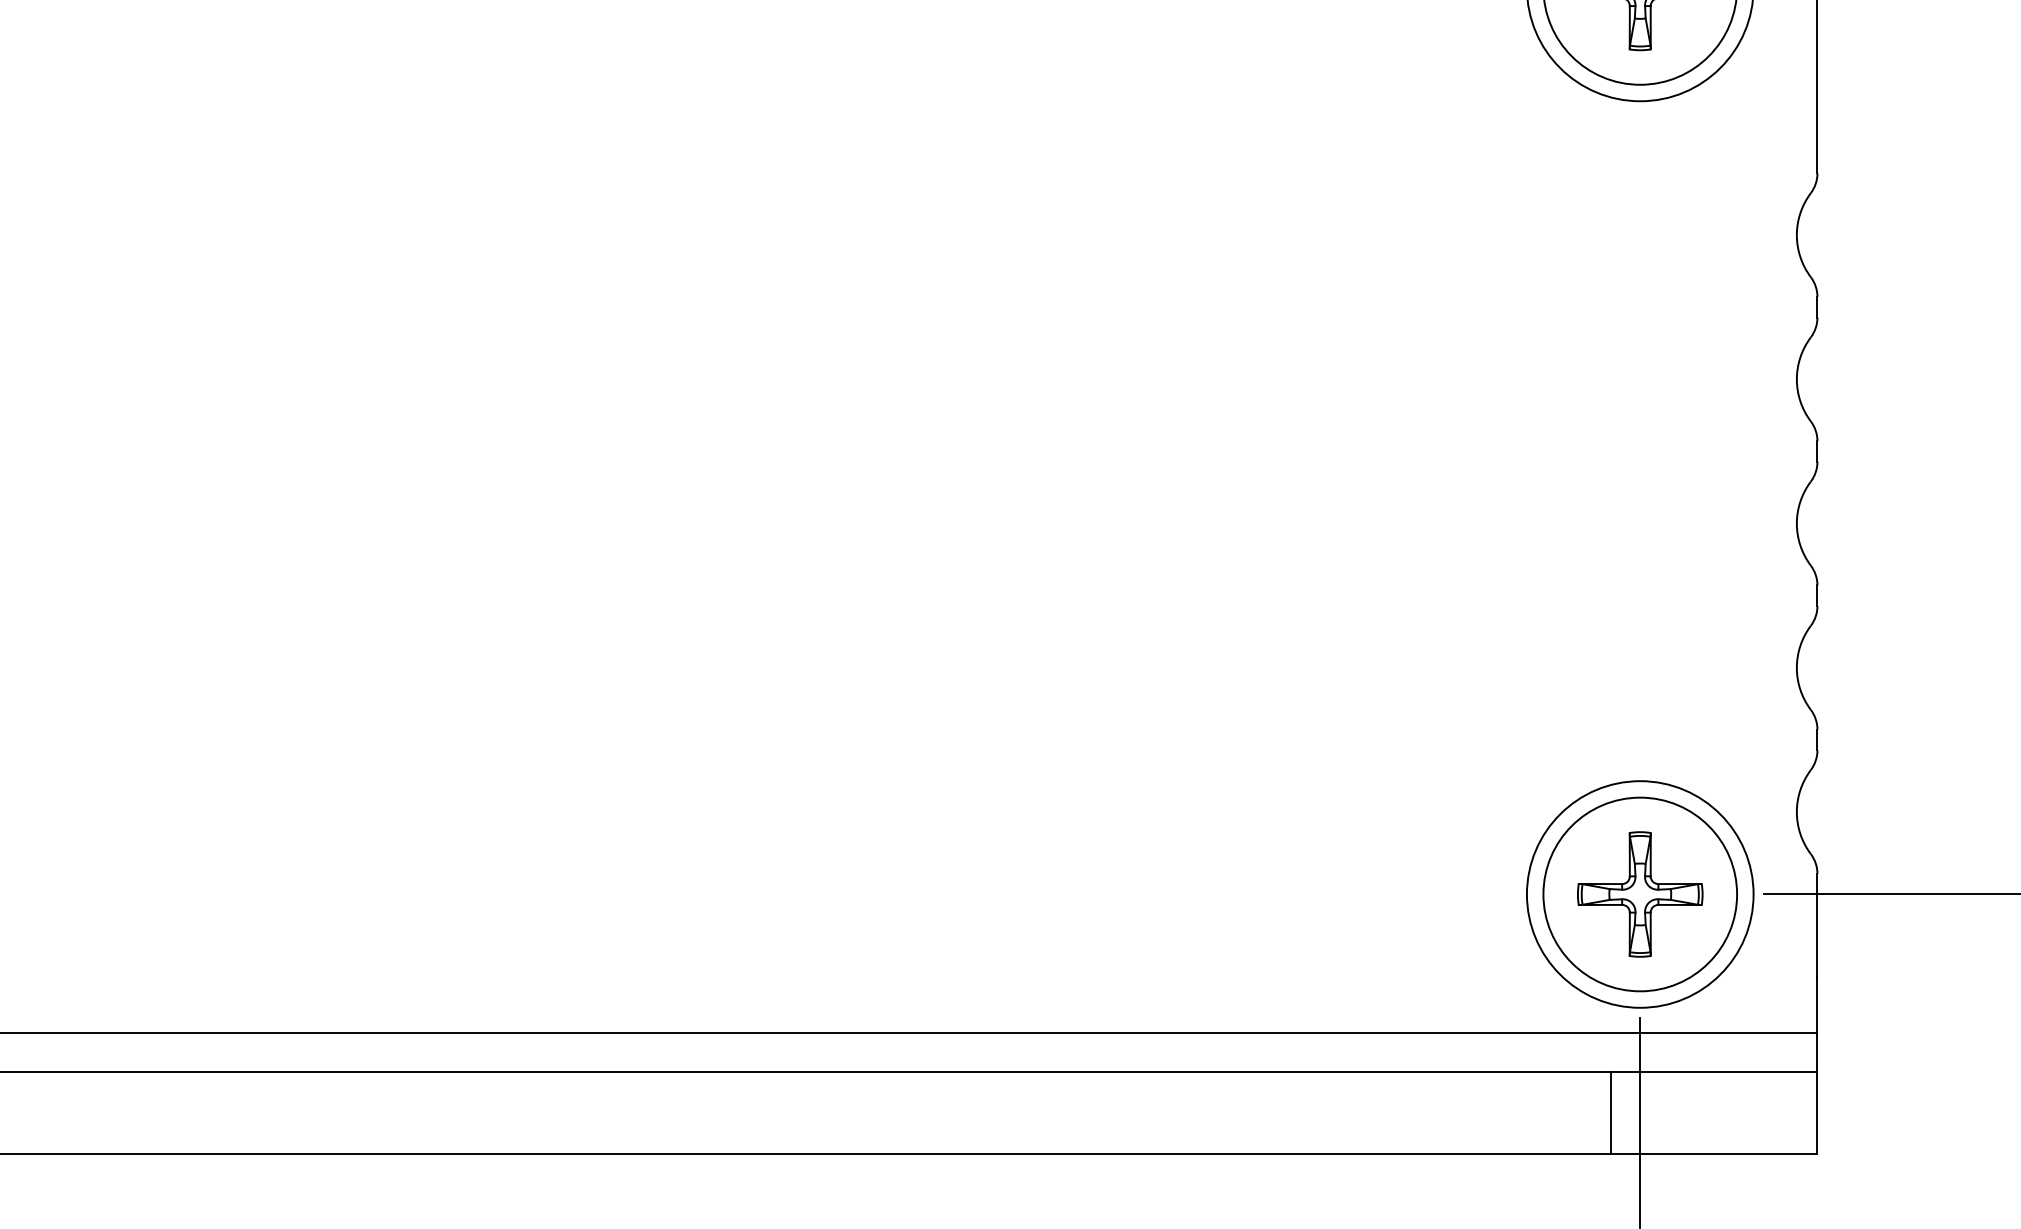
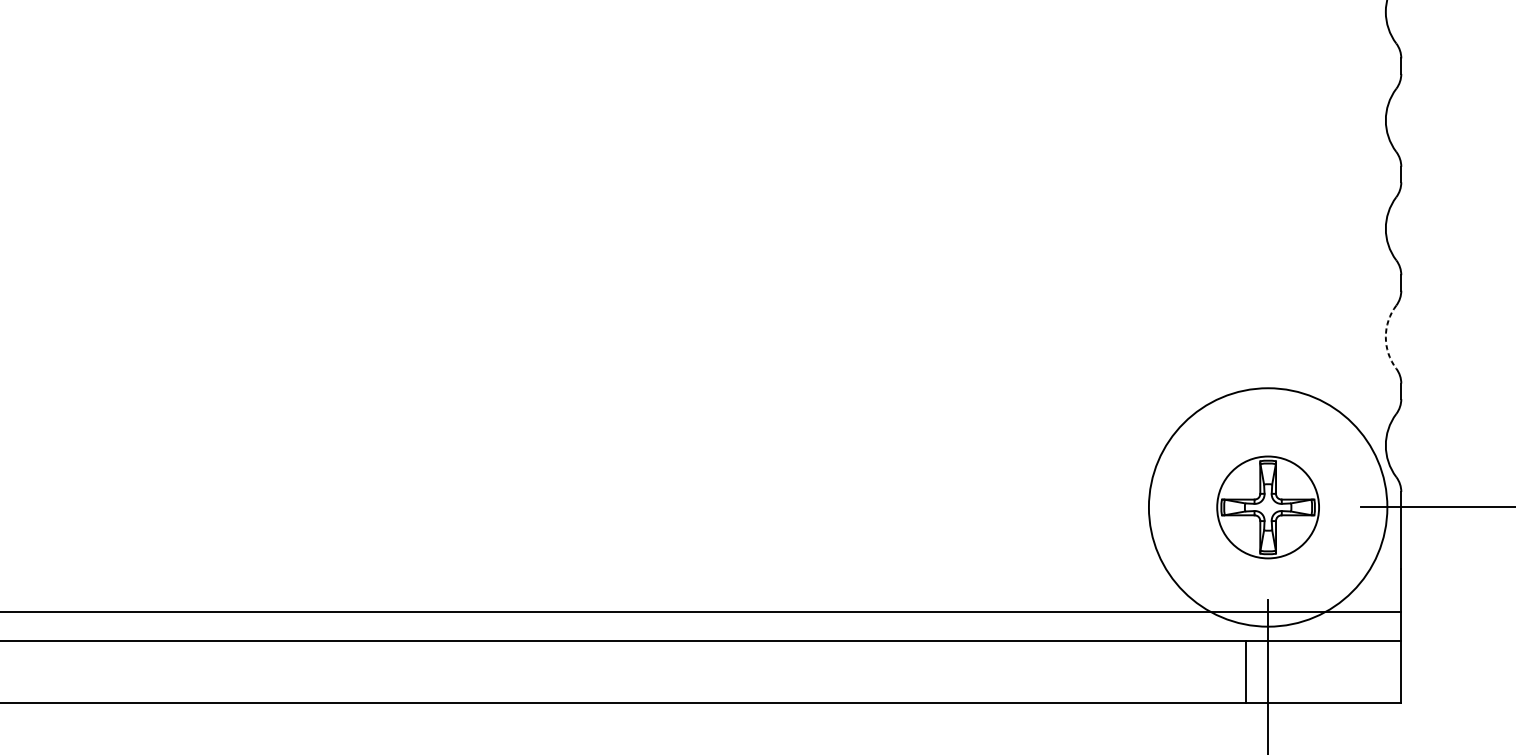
arc: (1796, 667) -> (1385, 336), solid -> dashed
circle: (1639, 894) -> (1267, 507), size x1.4
circle: (1640, 894) -> (1268, 507), size x0.7

